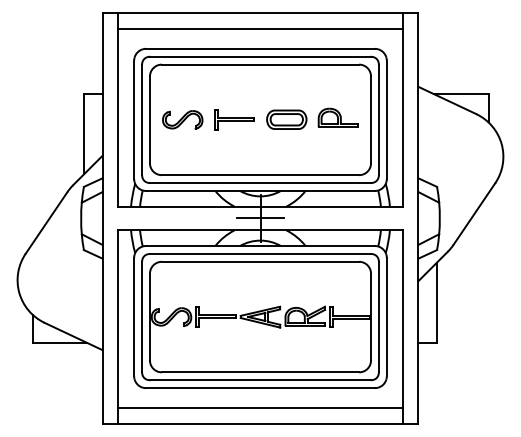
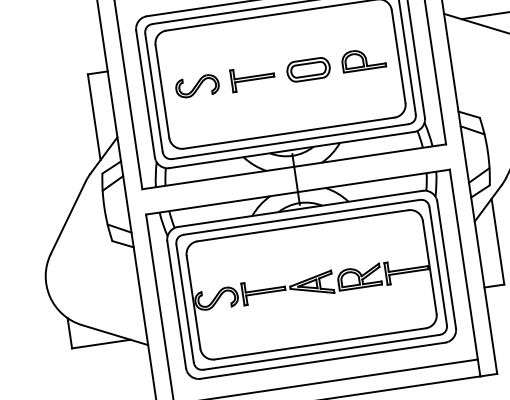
line: (260, 218) -> (296, 179), removed

